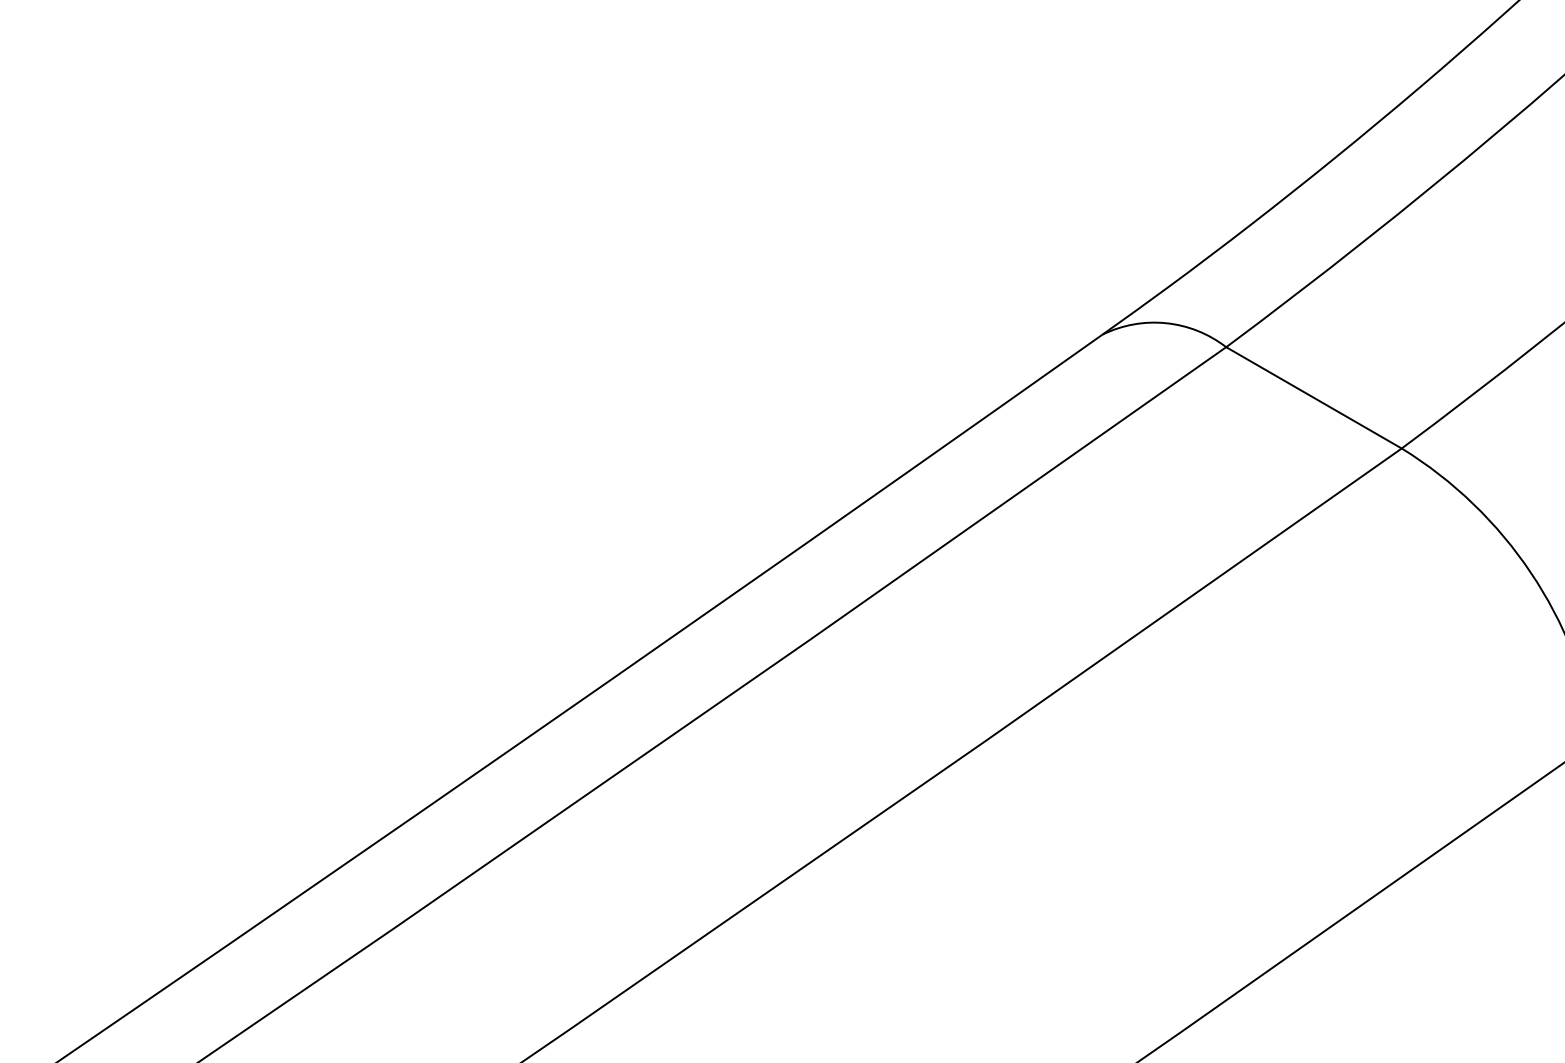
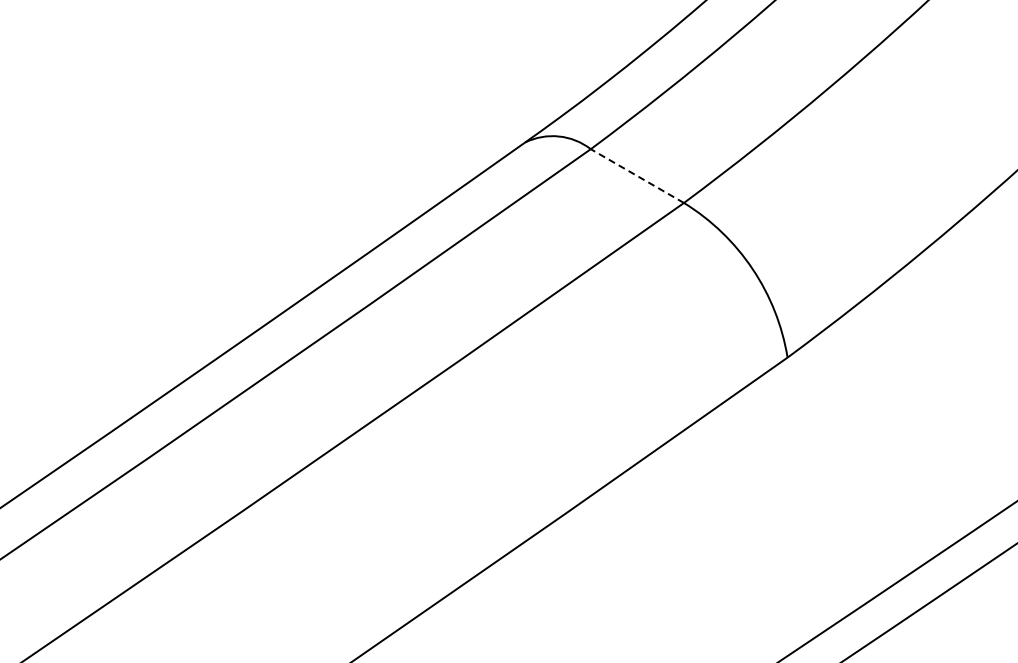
line: (1314, 398) -> (637, 176), solid -> dashed

